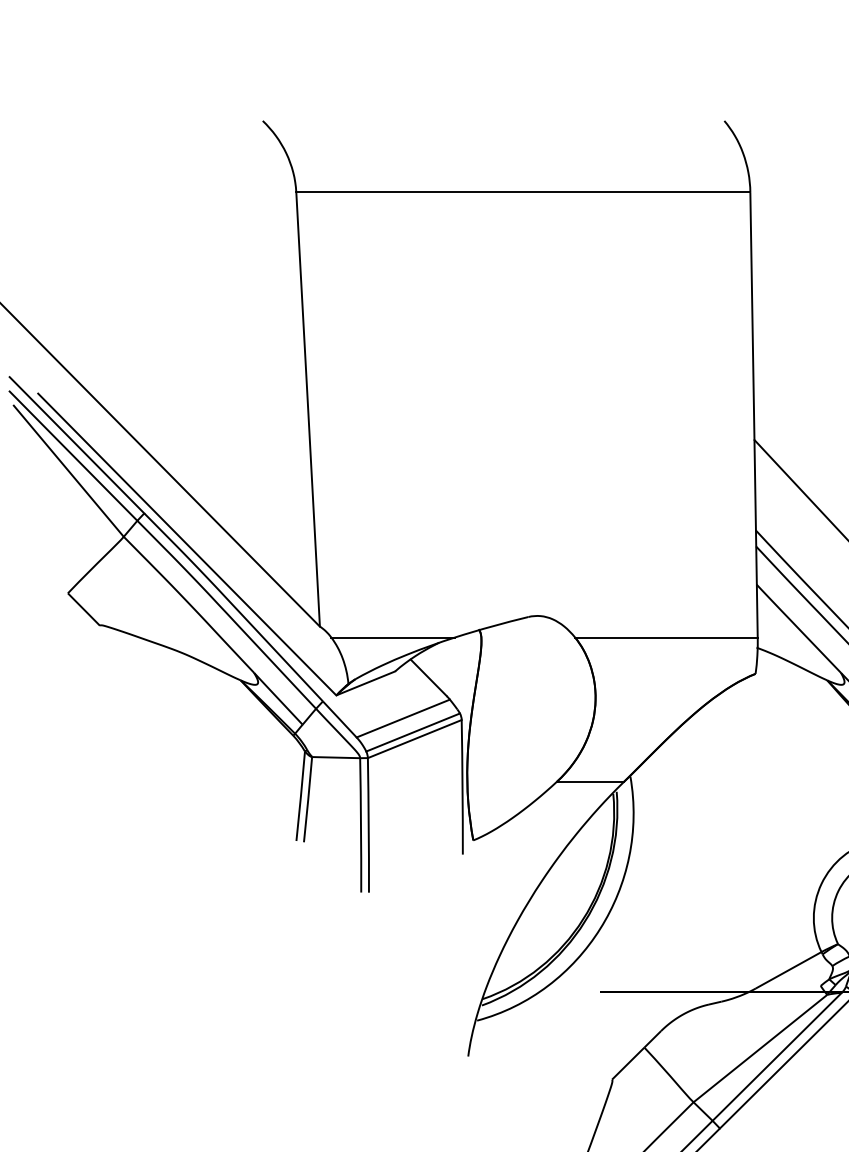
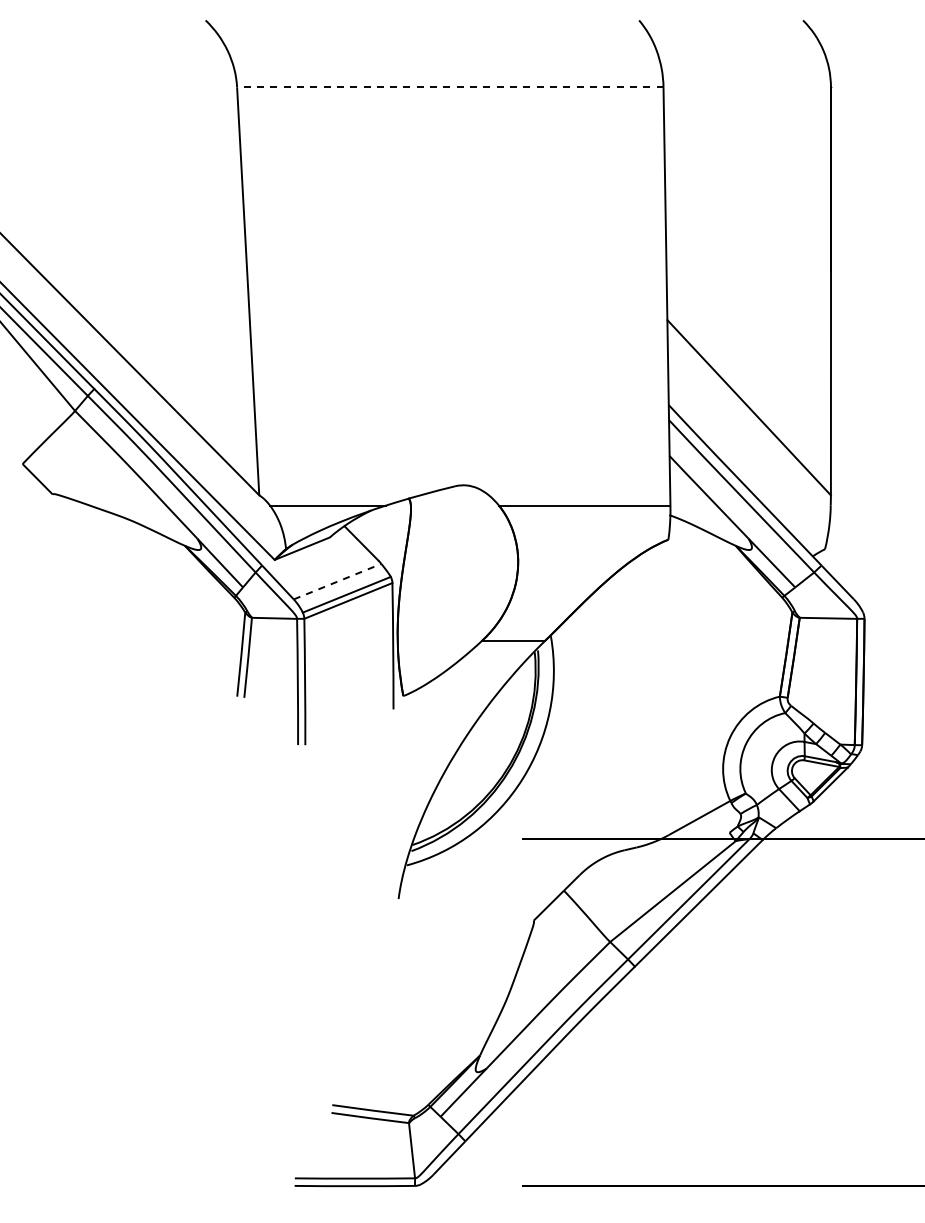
line: (522, 192) -> (449, 87), solid -> dashed
line: (404, 718) -> (338, 581), solid -> dashed

